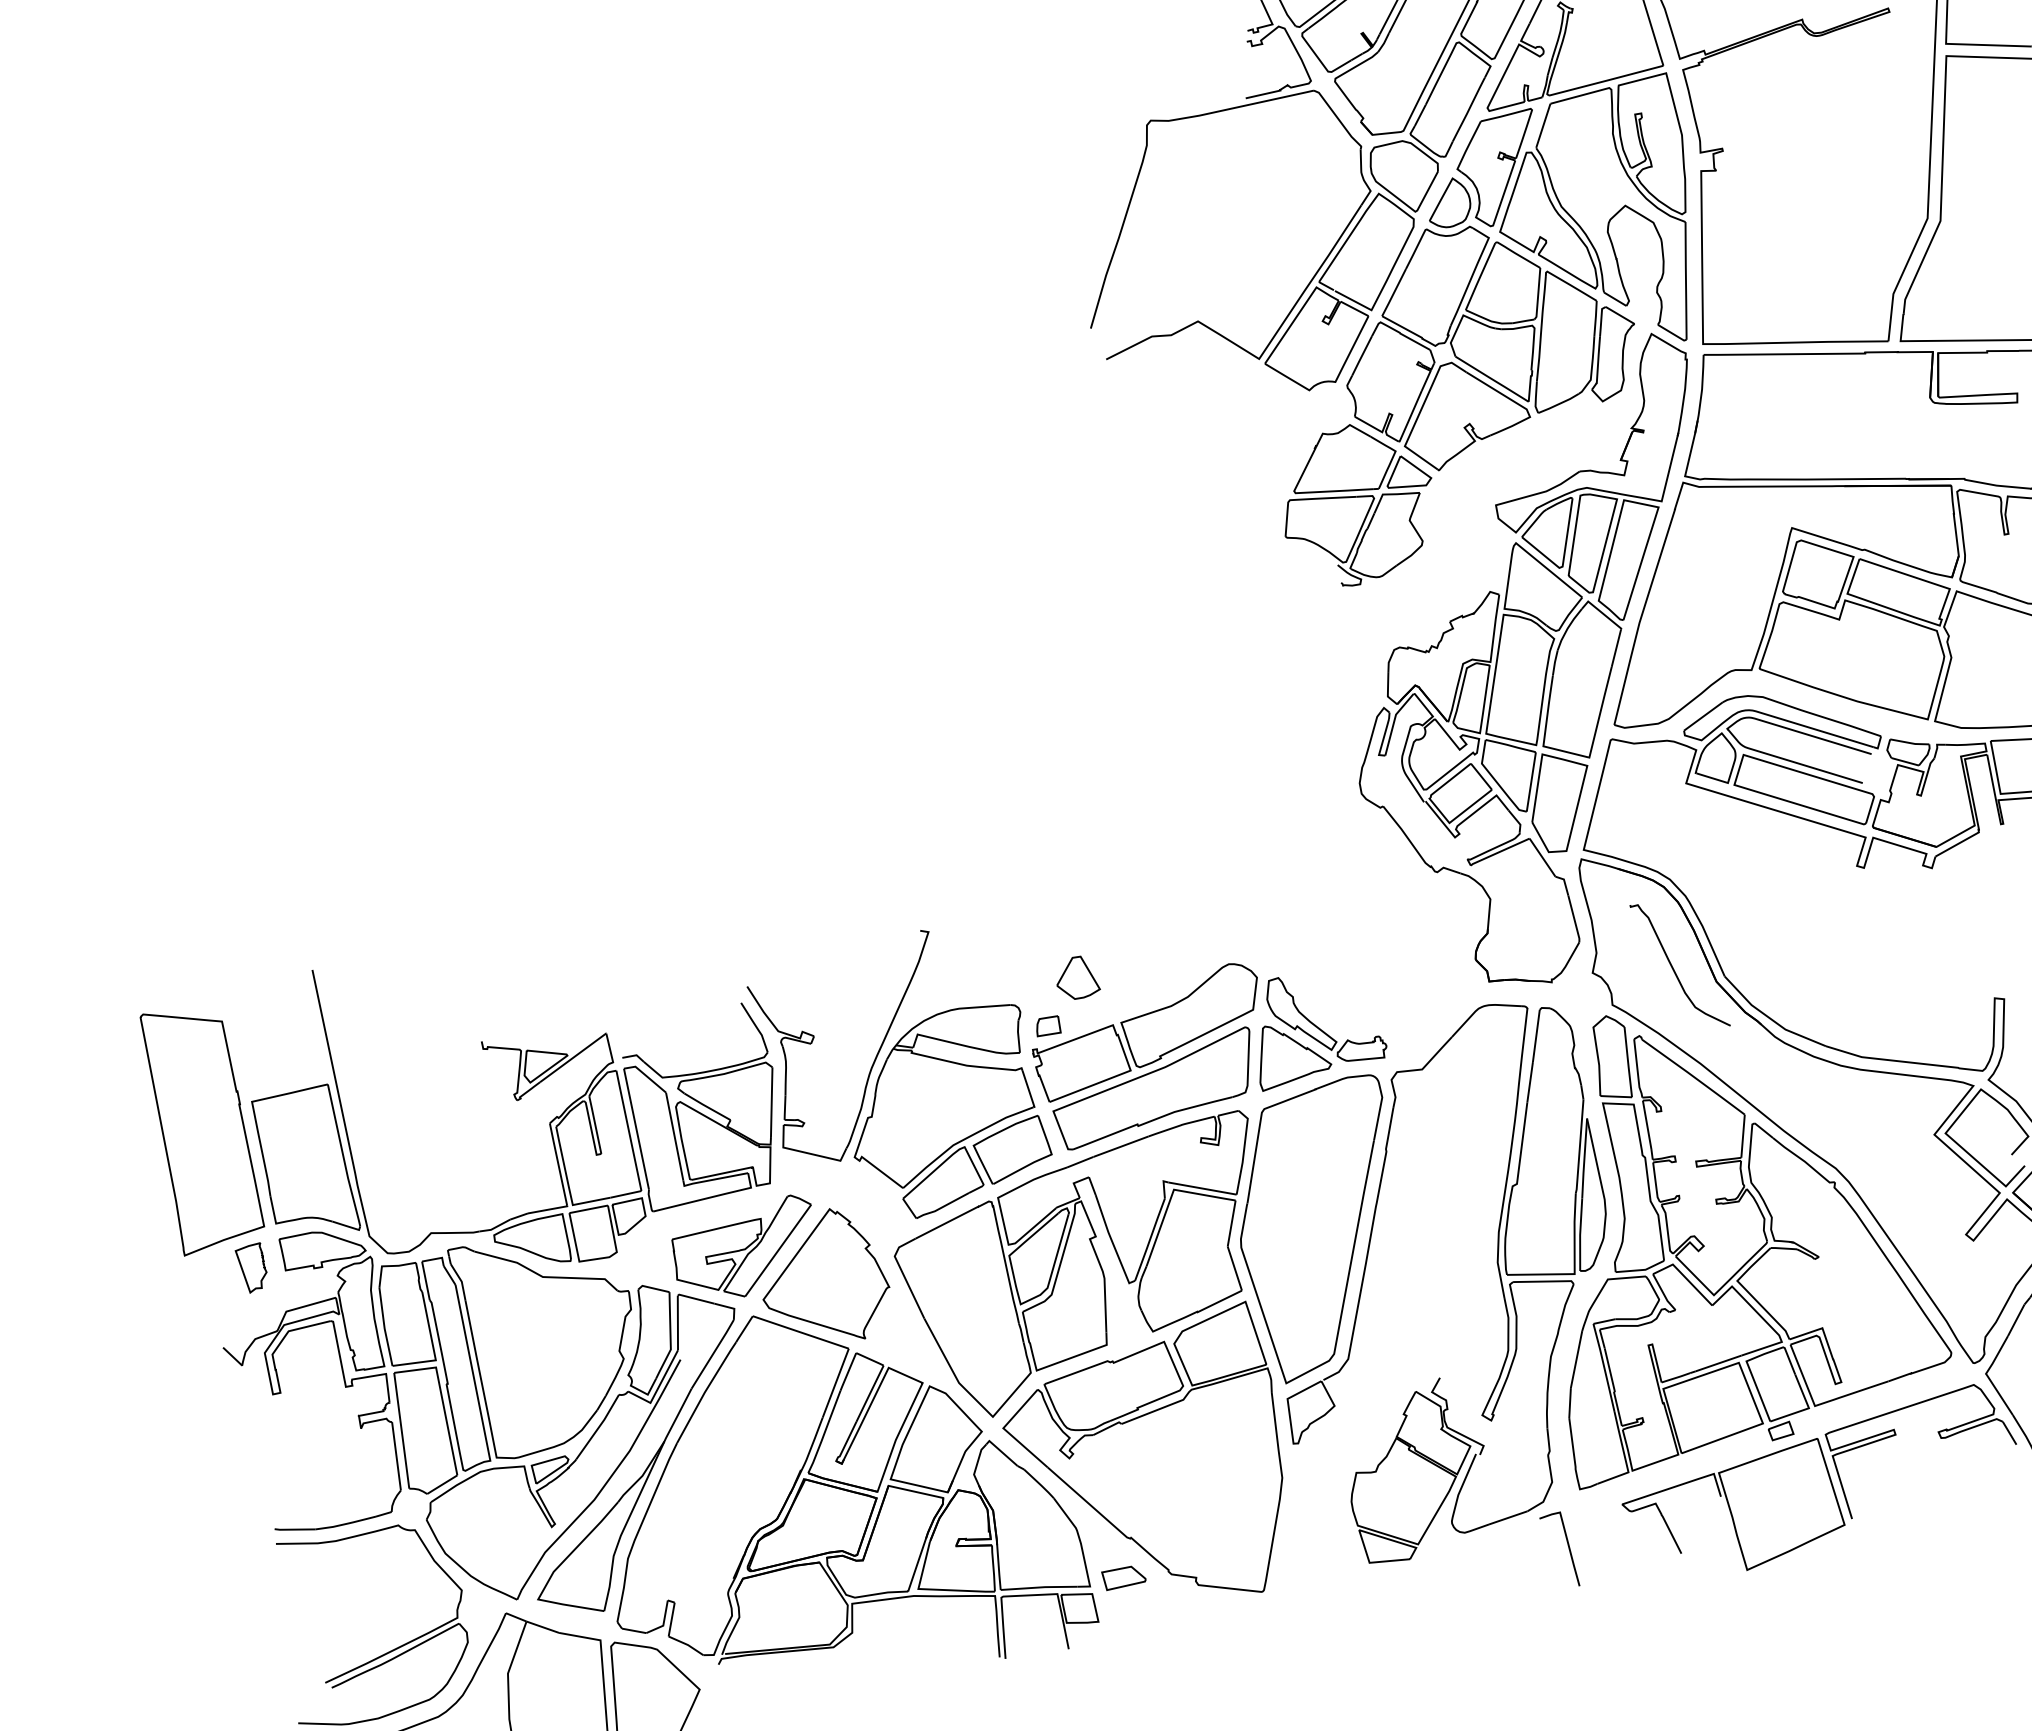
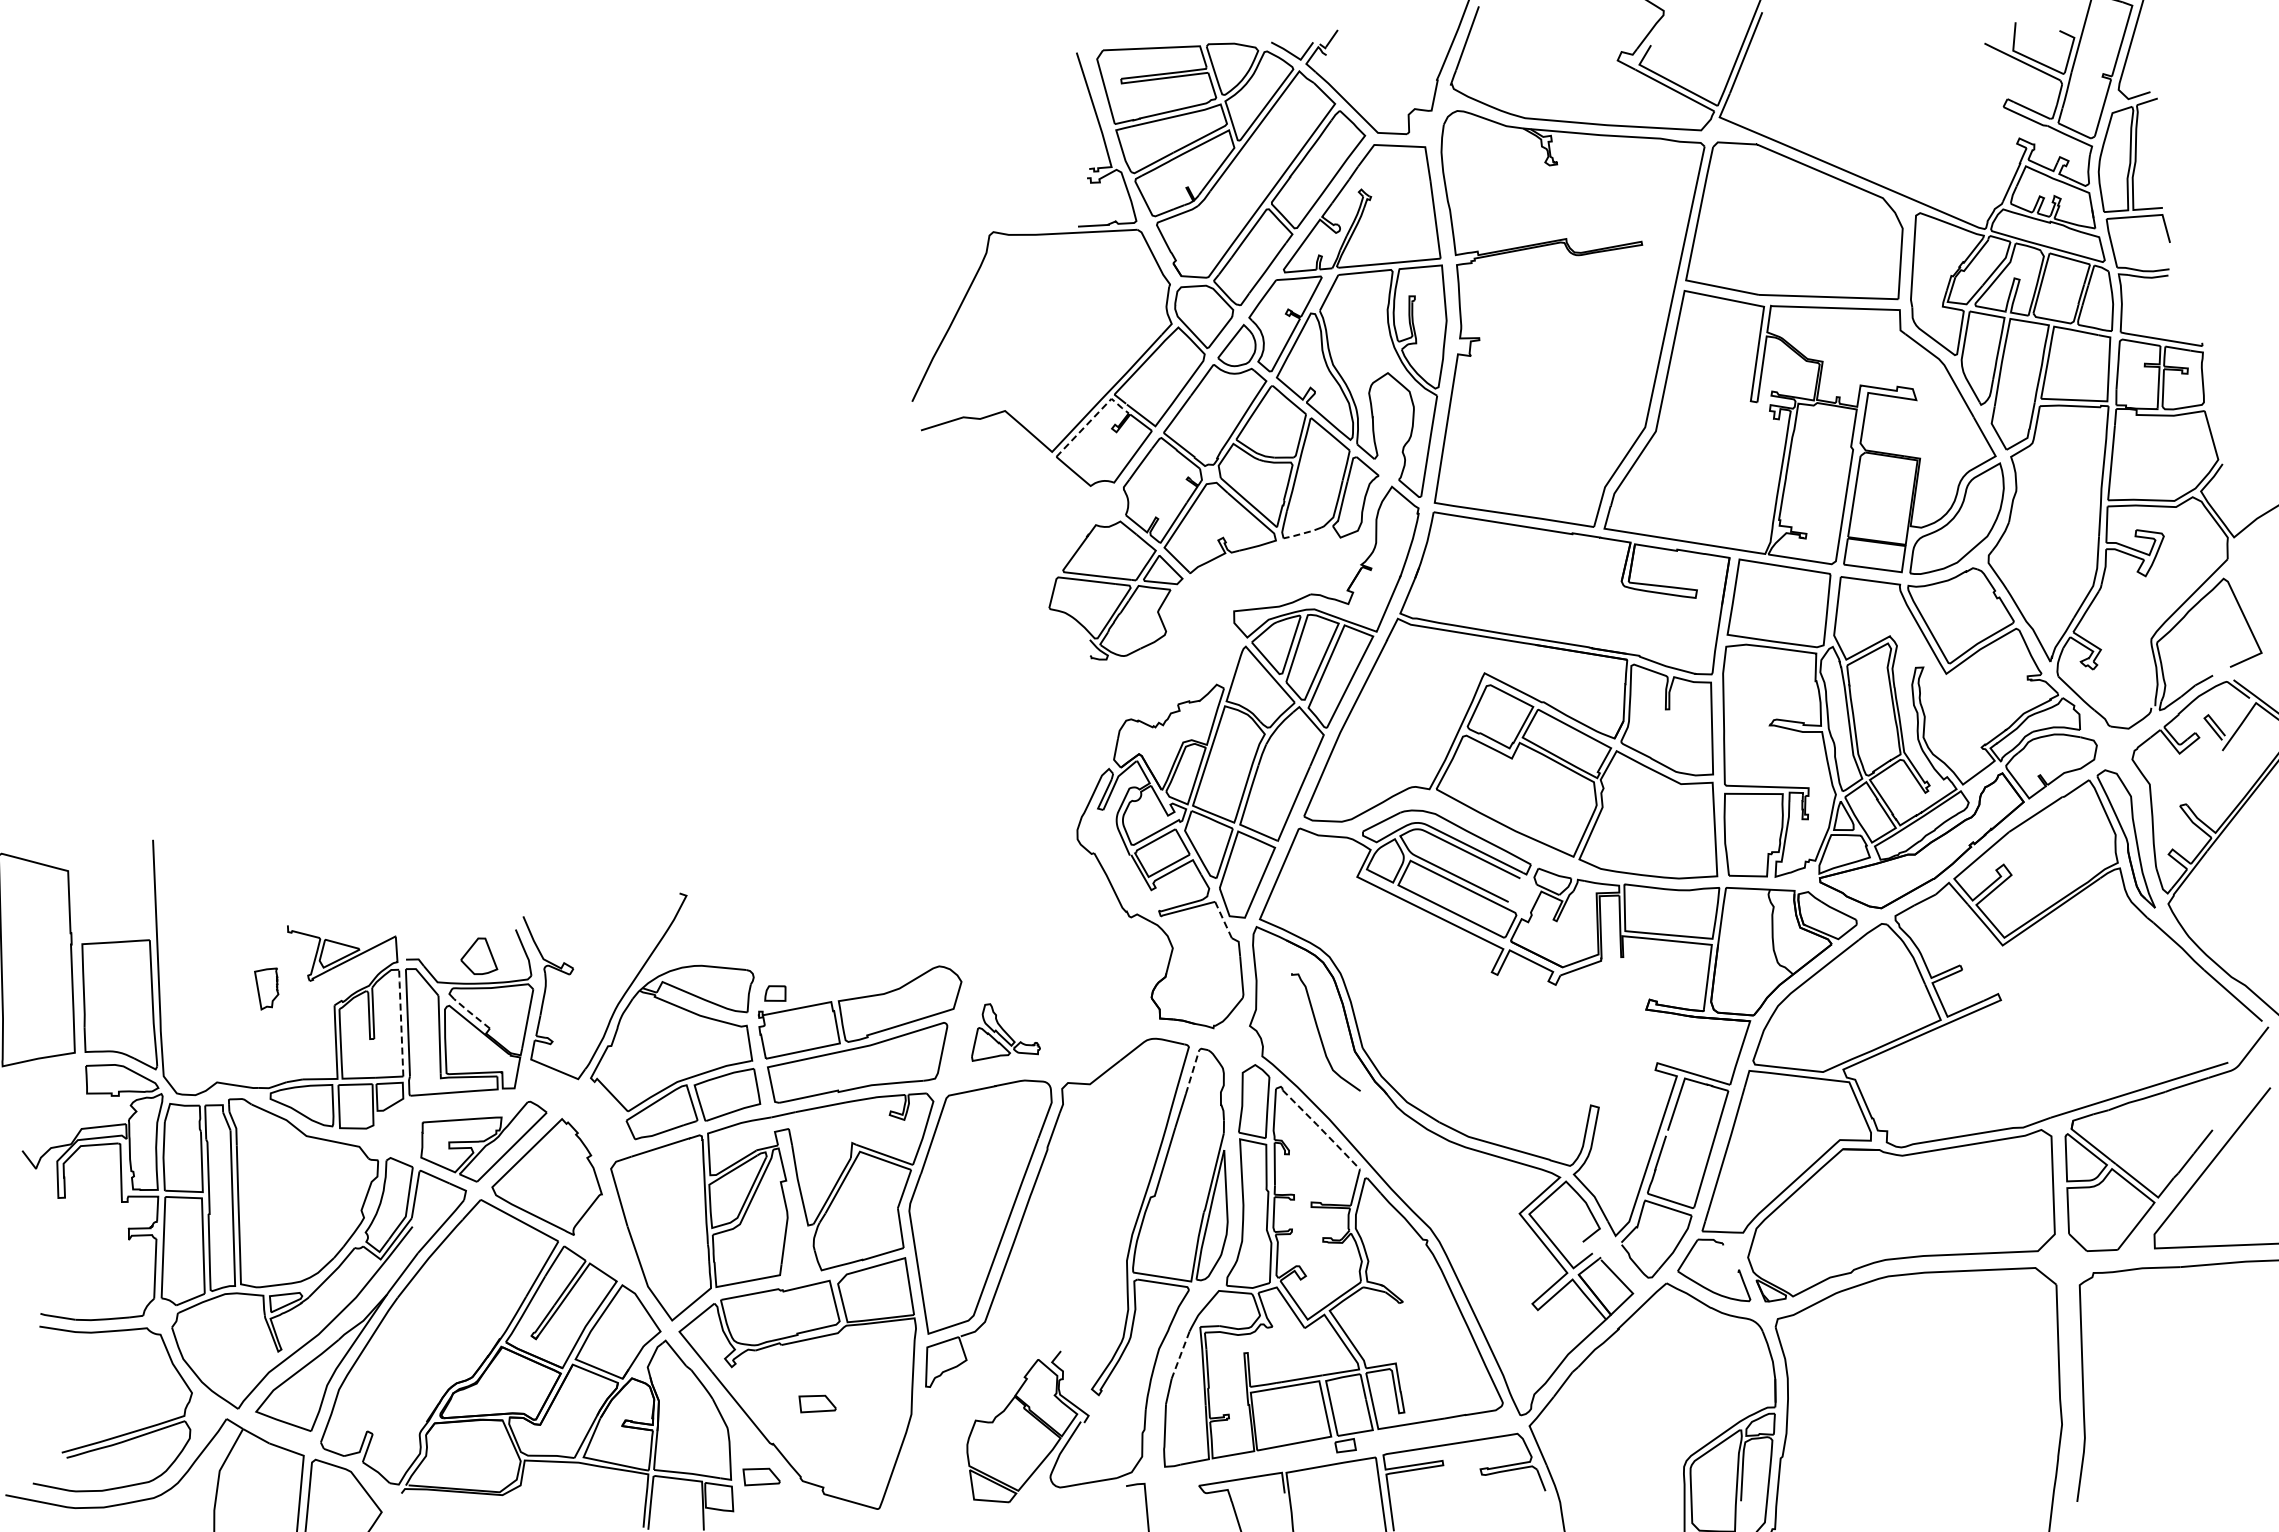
line: (1299, 313) -> (1093, 418), solid -> dashed
line: (1558, 403) -> (1302, 533), solid -> dashed
line: (1542, 858) -> (1223, 920), solid -> dashed
part: (1077, 976) -> (479, 955), moved
part: (1316, 1026) -> (1005, 1032), size x0.6
line: (1536, 1035) -> (1192, 1071), solid -> dashed
line: (1693, 1076) -> (1321, 1129), solid -> dashed
line: (706, 1106) -> (471, 1013), solid -> dashed
line: (629, 1130) -> (401, 1022), solid -> dashed
part: (251, 1267) -> (266, 988), moved
line: (1576, 1360) -> (1180, 1355), solid -> dashed
part: (1173, 1483) -> (817, 1403), added

